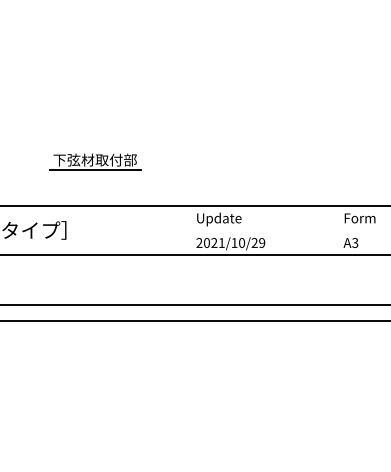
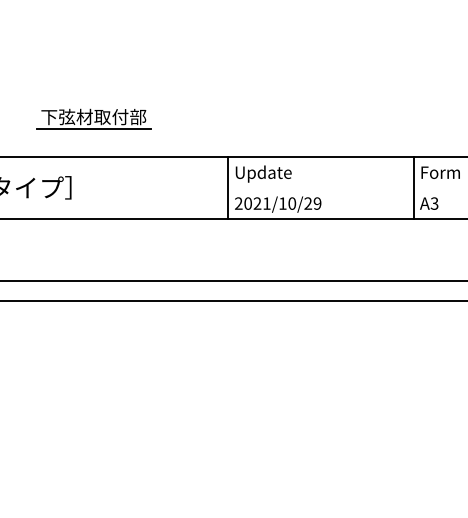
part: (95, 161) -> (94, 118), moved
line: (190, 230) -> (227, 187), added
line: (338, 230) -> (413, 187), added

